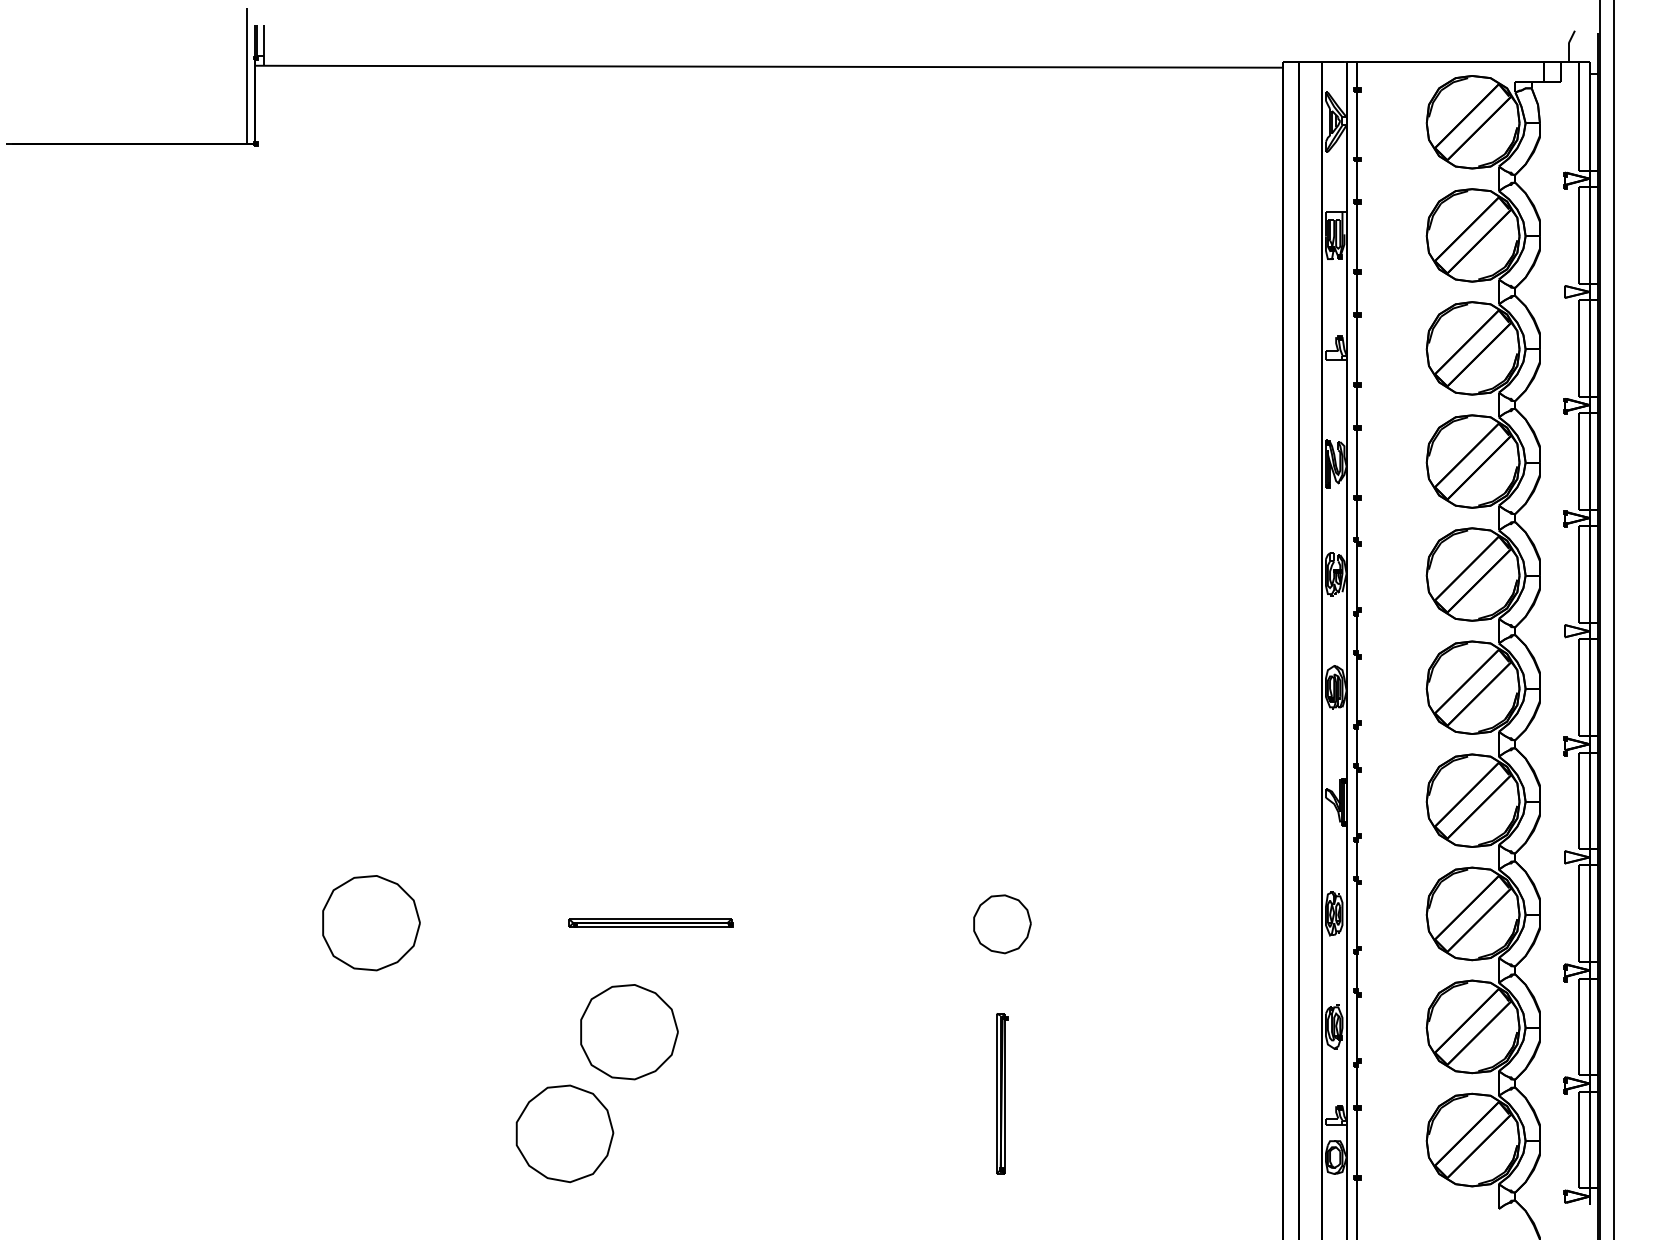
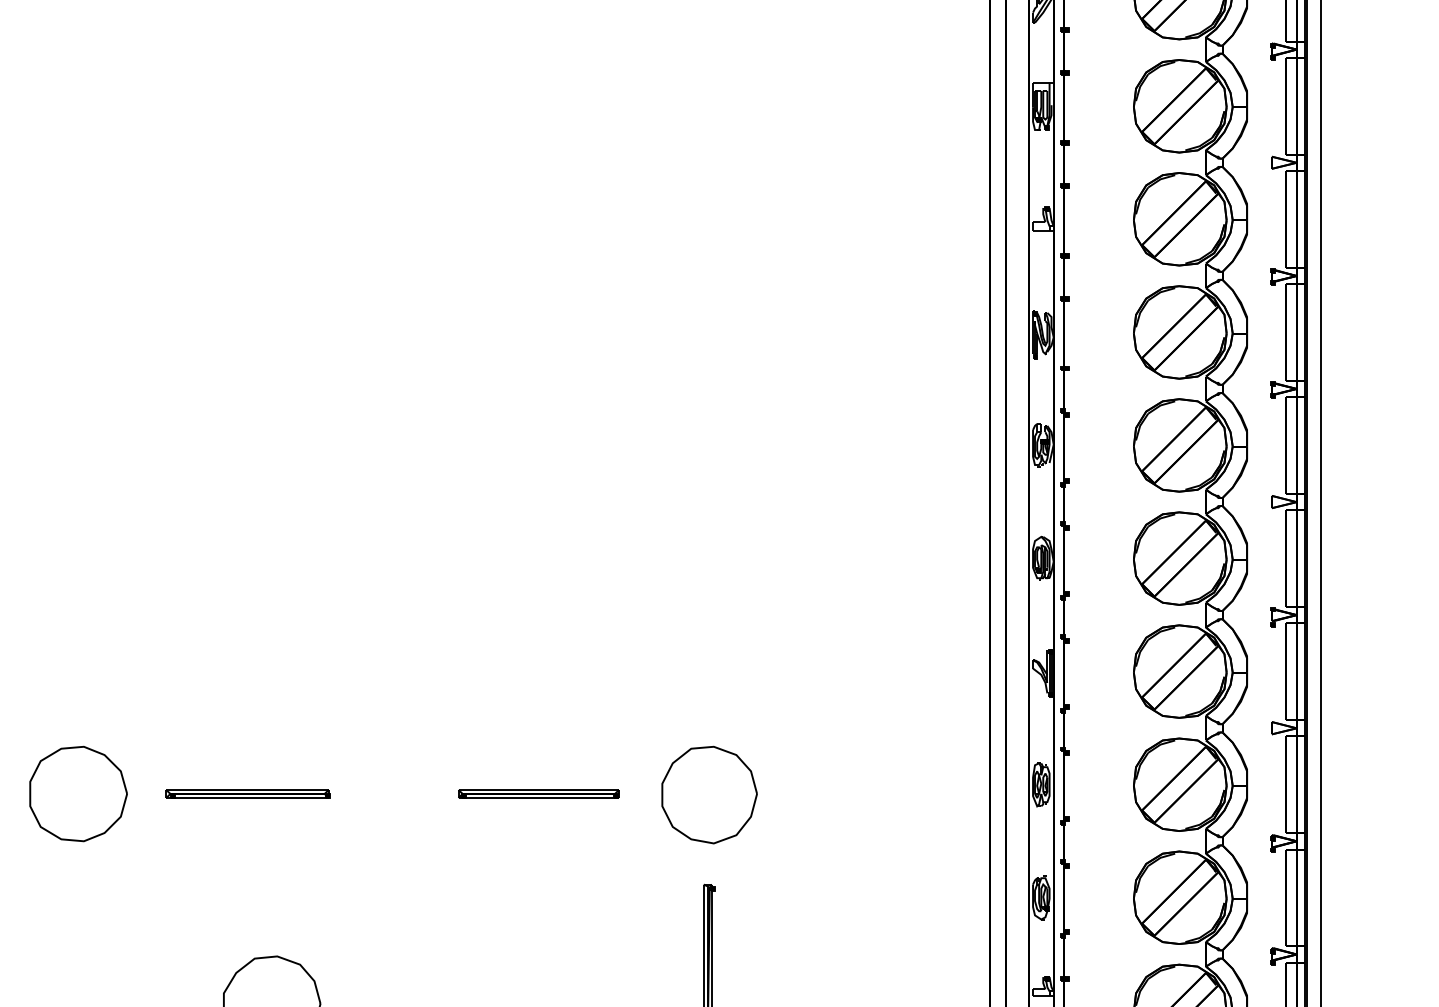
part: (650, 922) -> (247, 793), moved
part: (831, 922) -> (538, 793), added
part: (1002, 924) -> (709, 795), size x1.67
part: (629, 1032) -> (336, 903), removed

